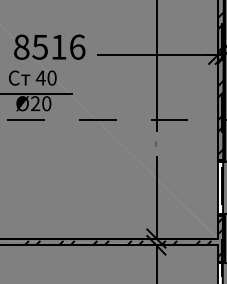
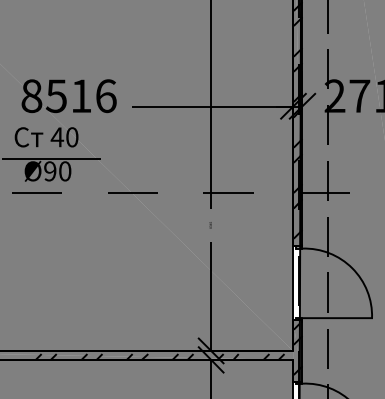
text: (35, 103) -> (50, 171), Ø20 -> Ø90

